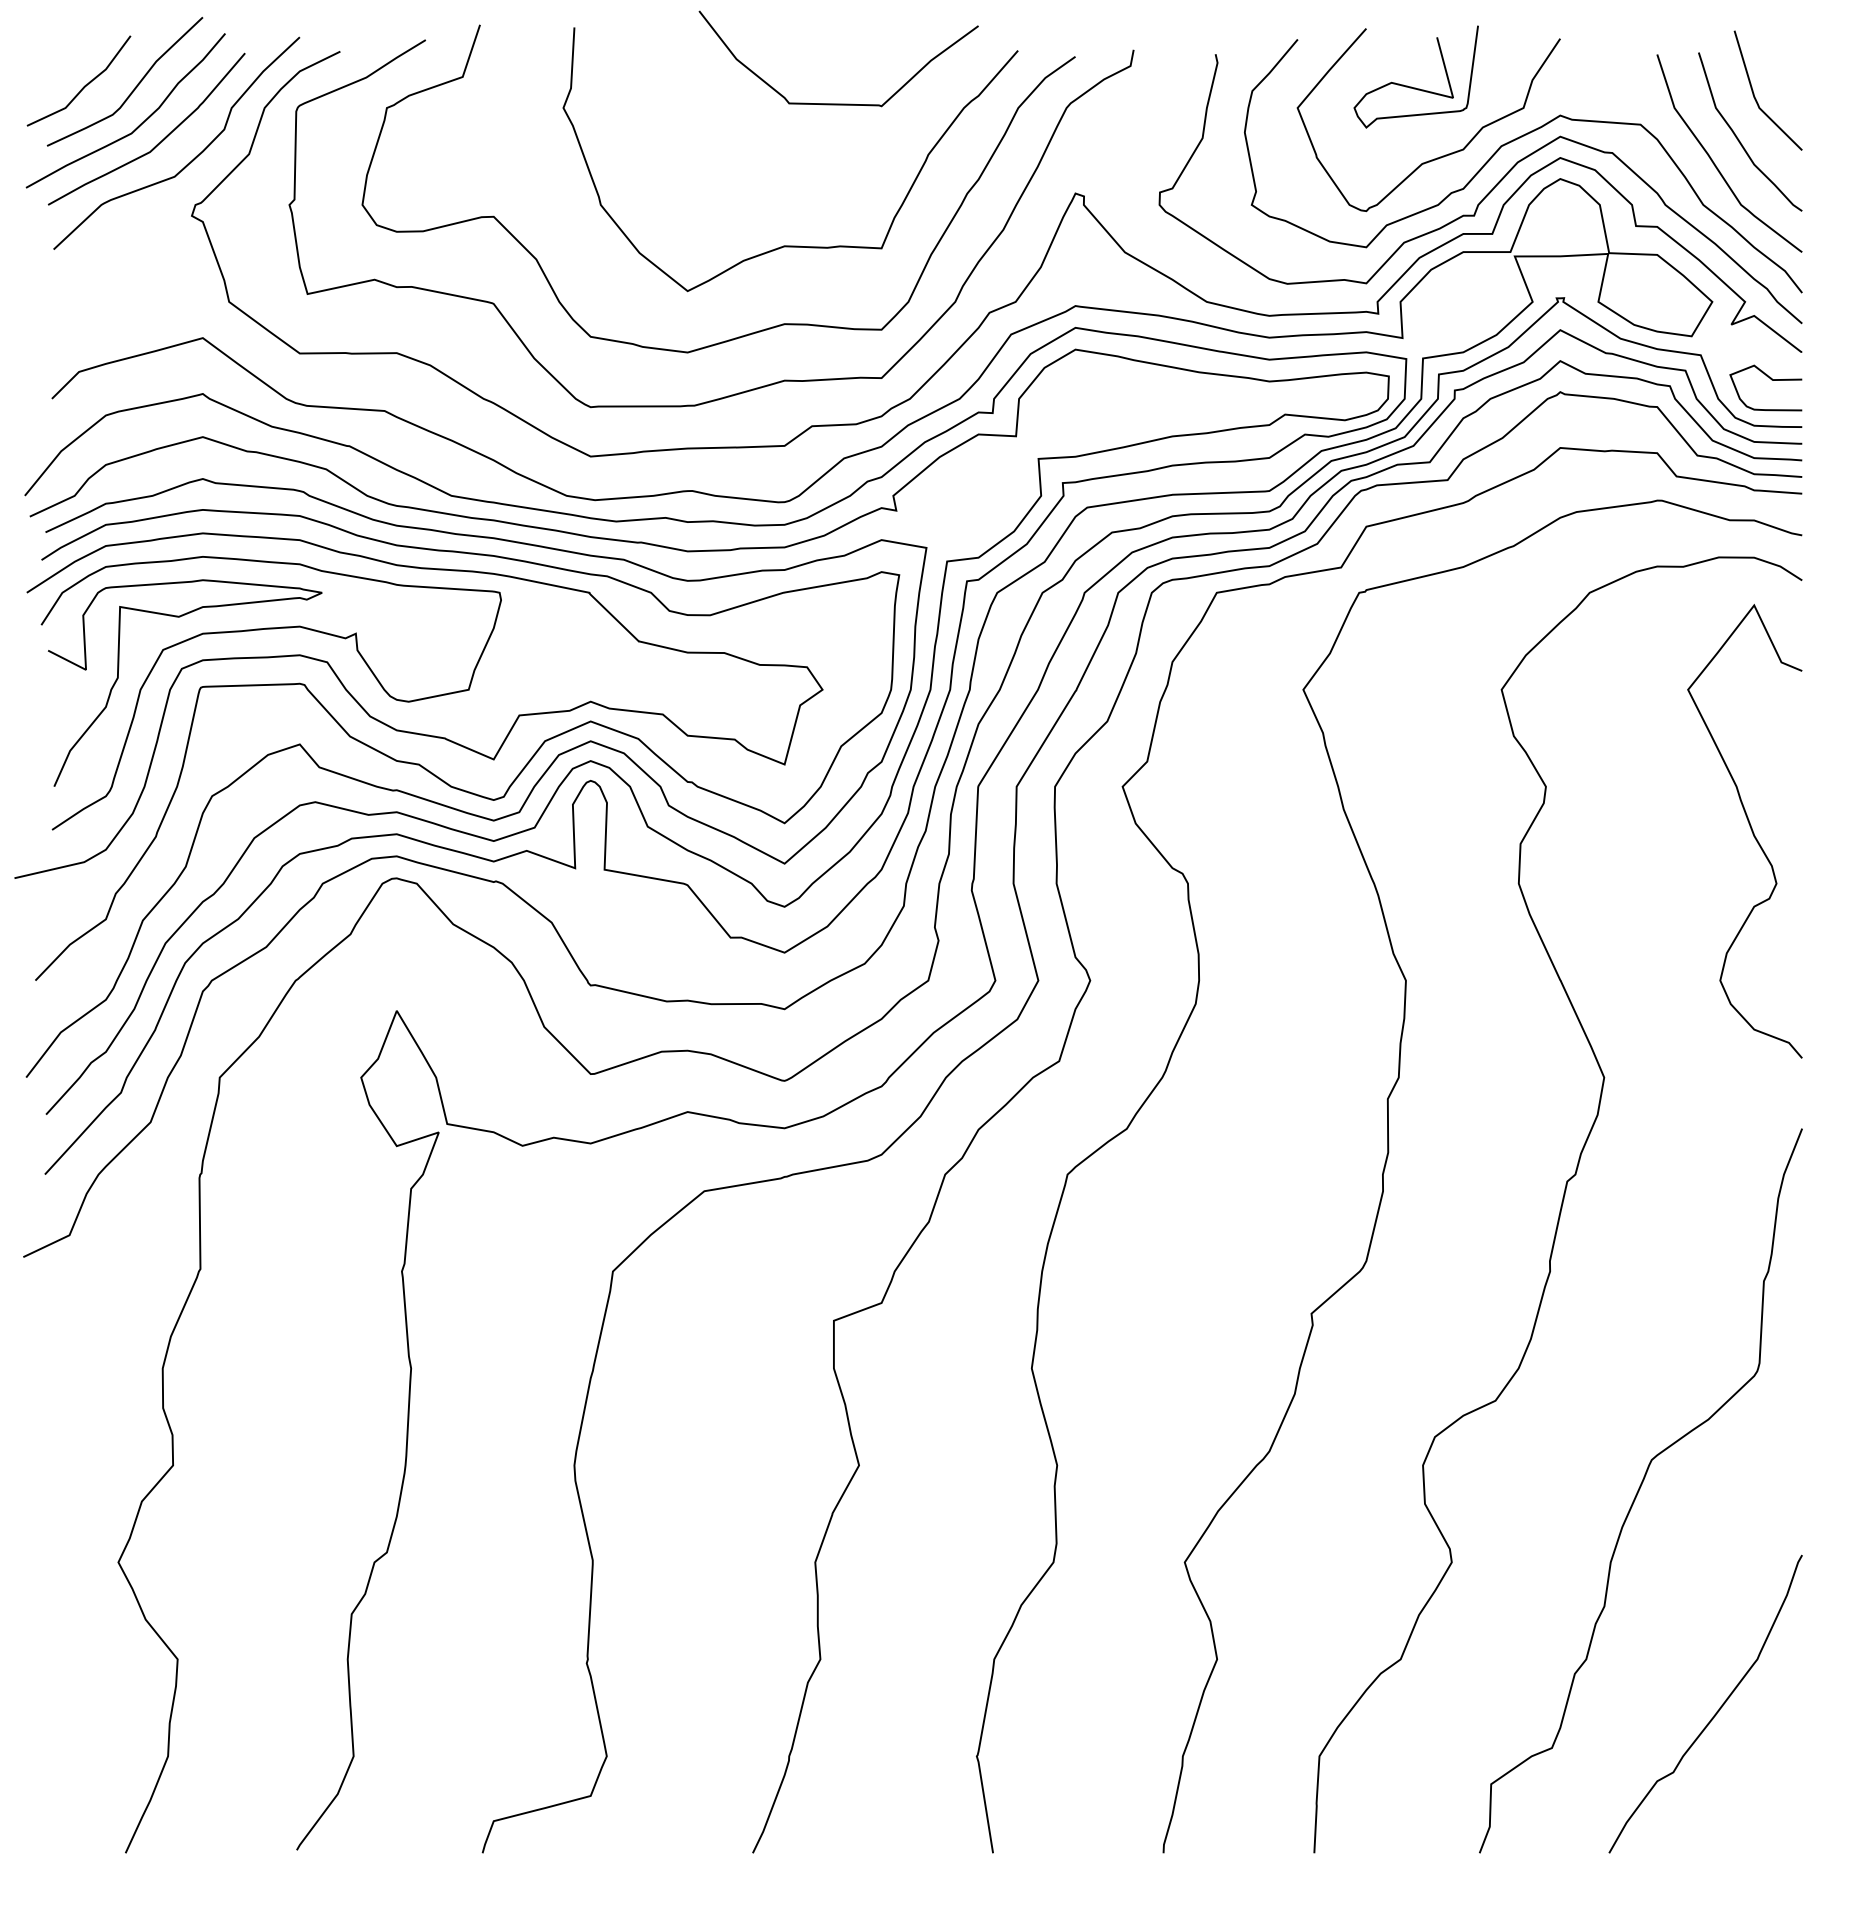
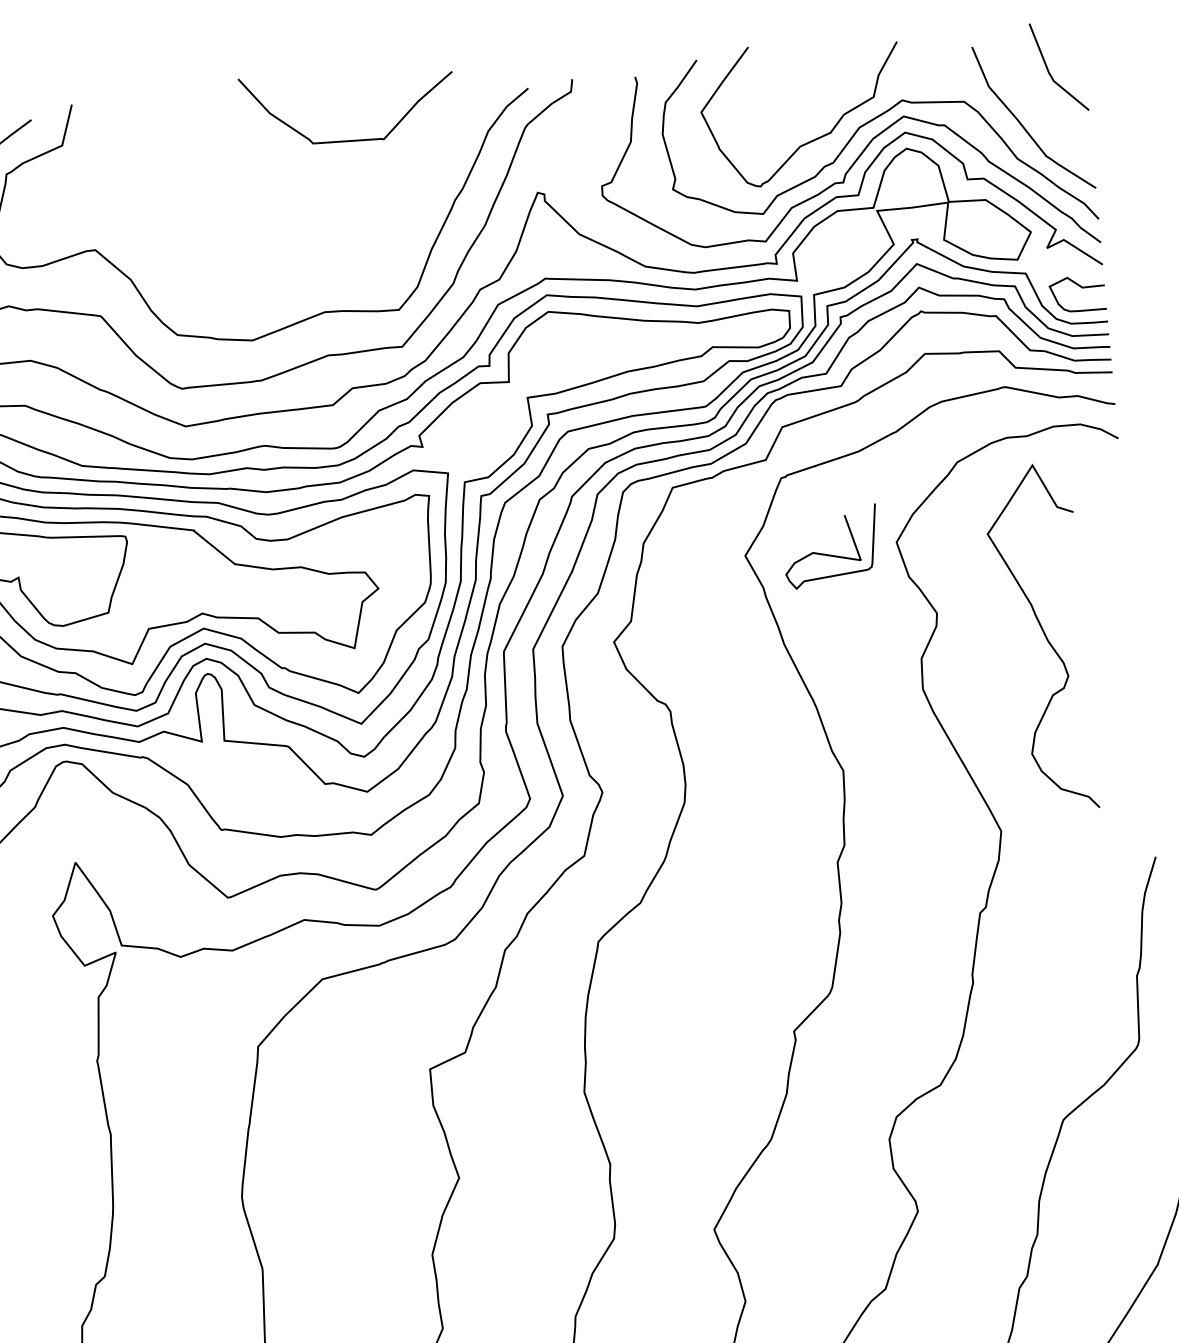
curve: (1411, 86) -> (828, 554), moved
curve: (1739, 139) -> (1040, 106), removed
curve: (790, 245) -> (323, 251), removed
curve: (1750, 829) -> (1044, 636), moved

